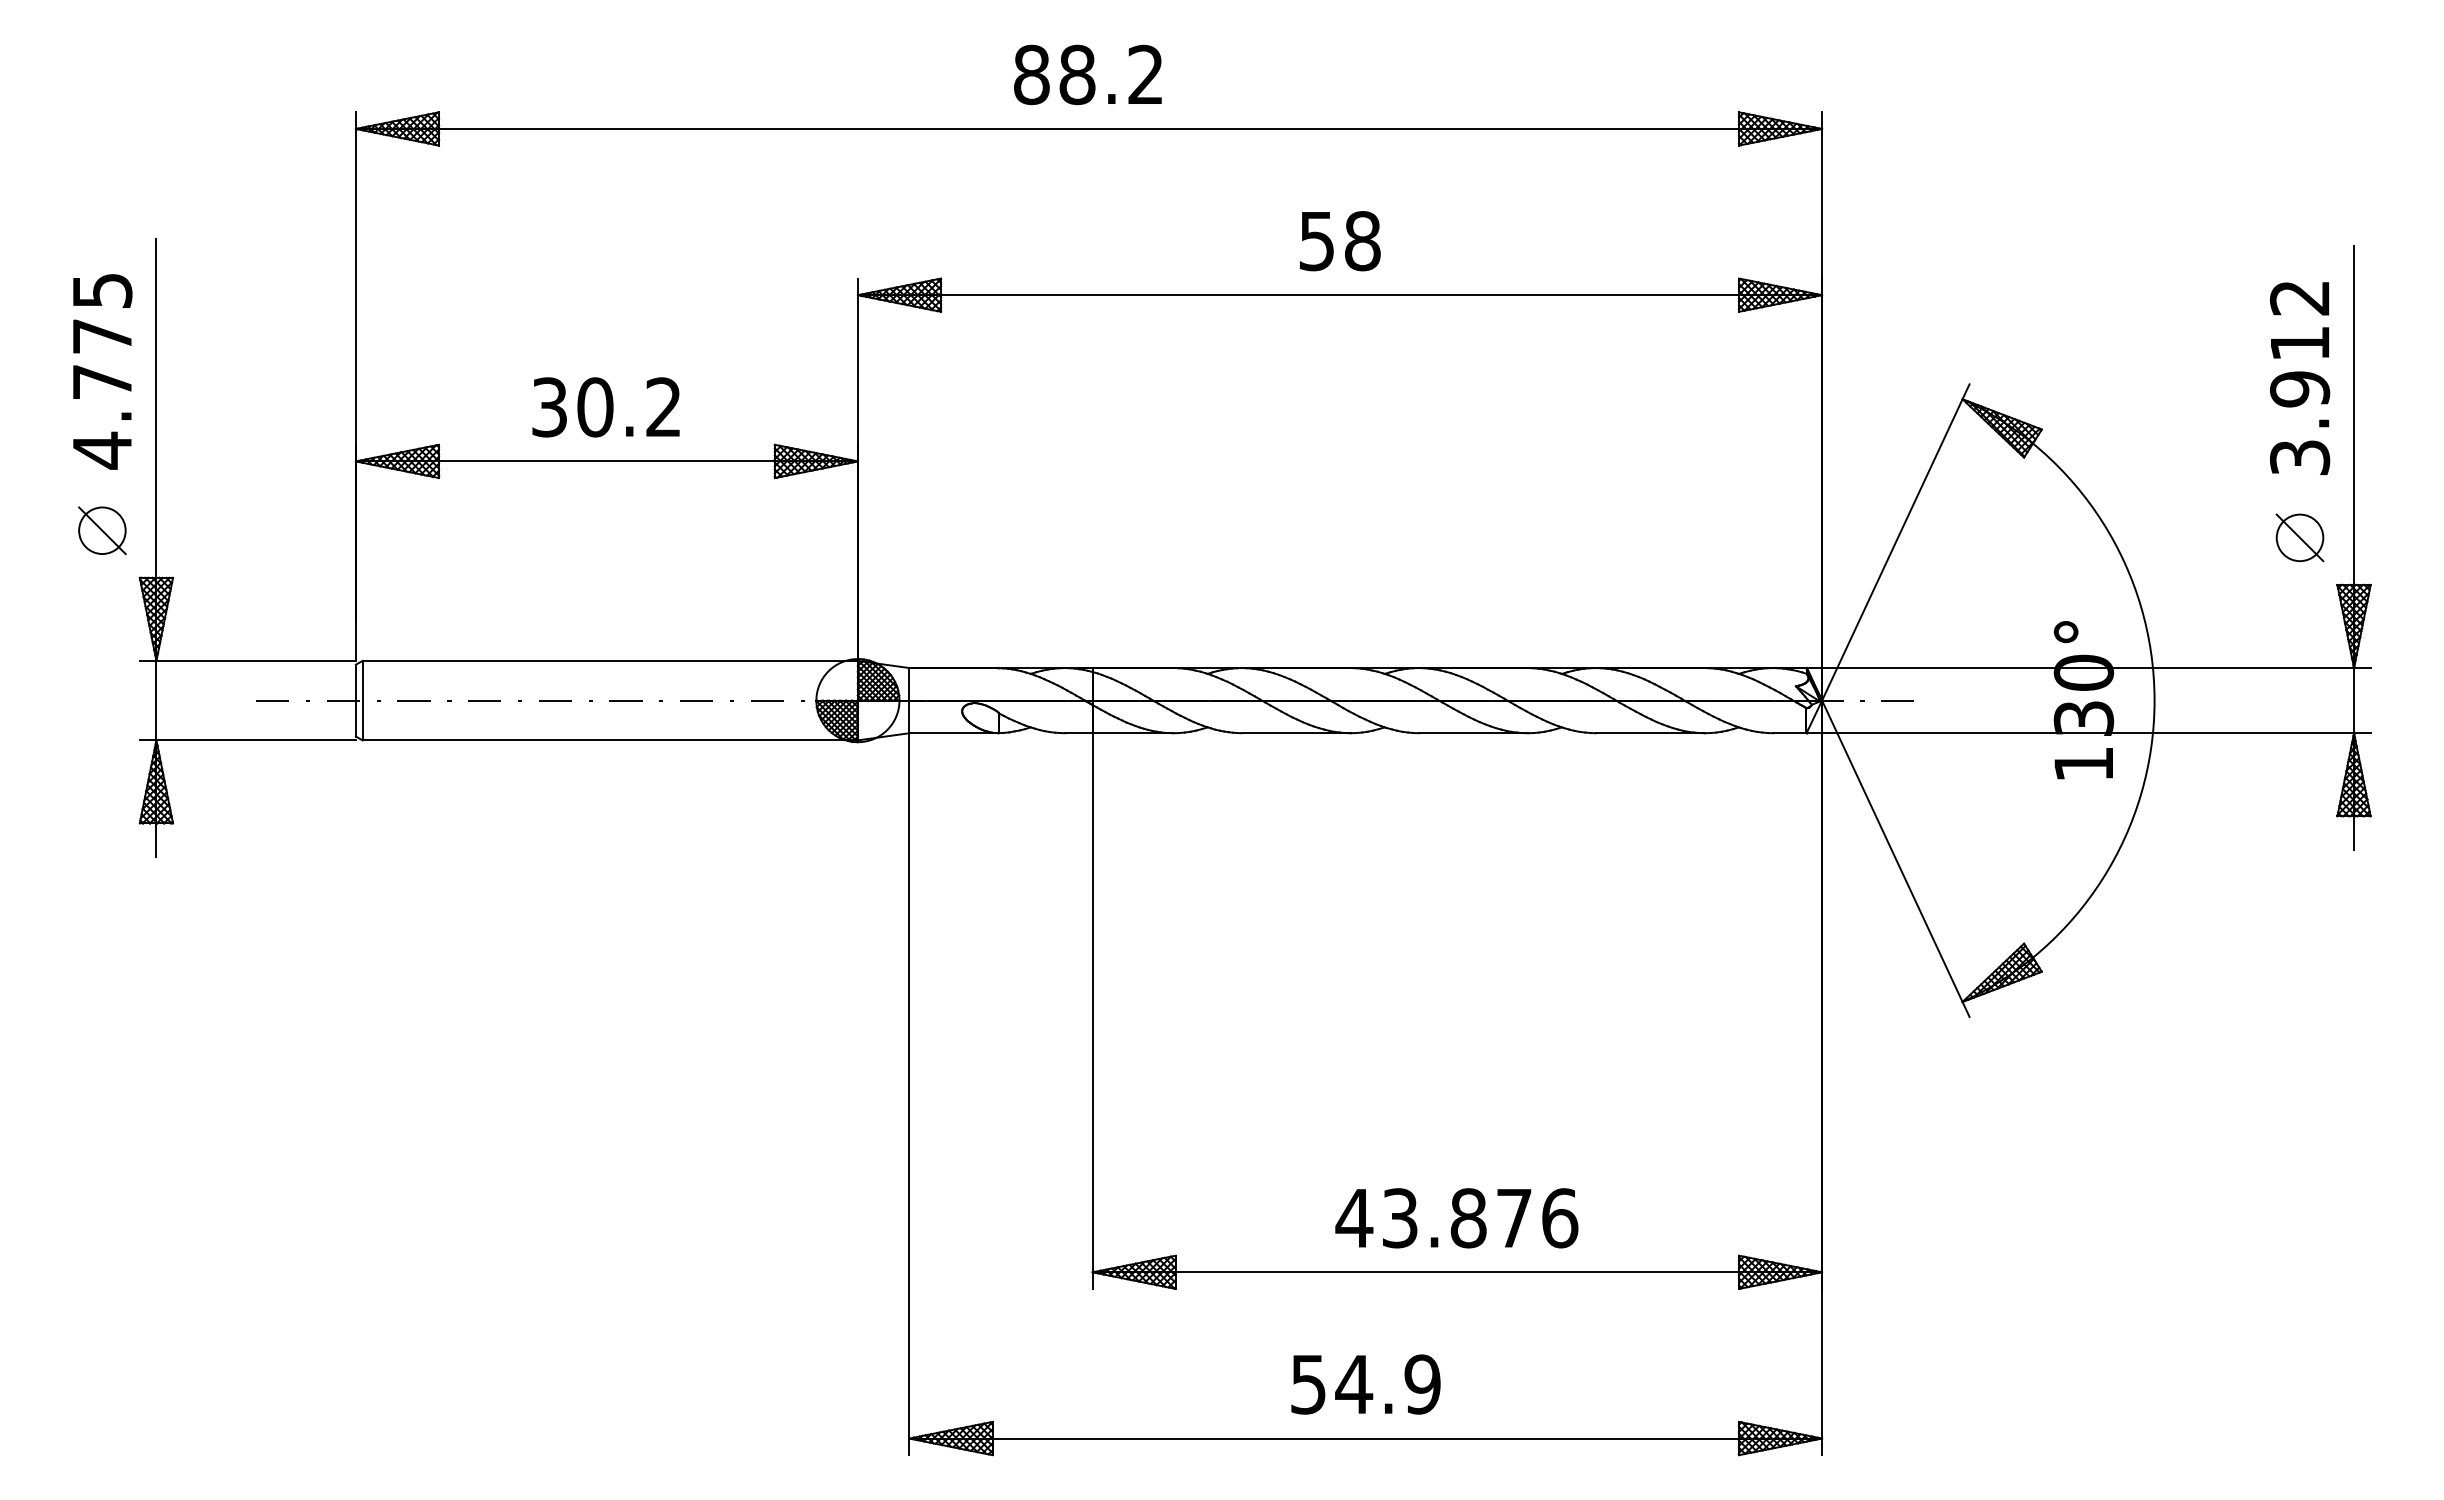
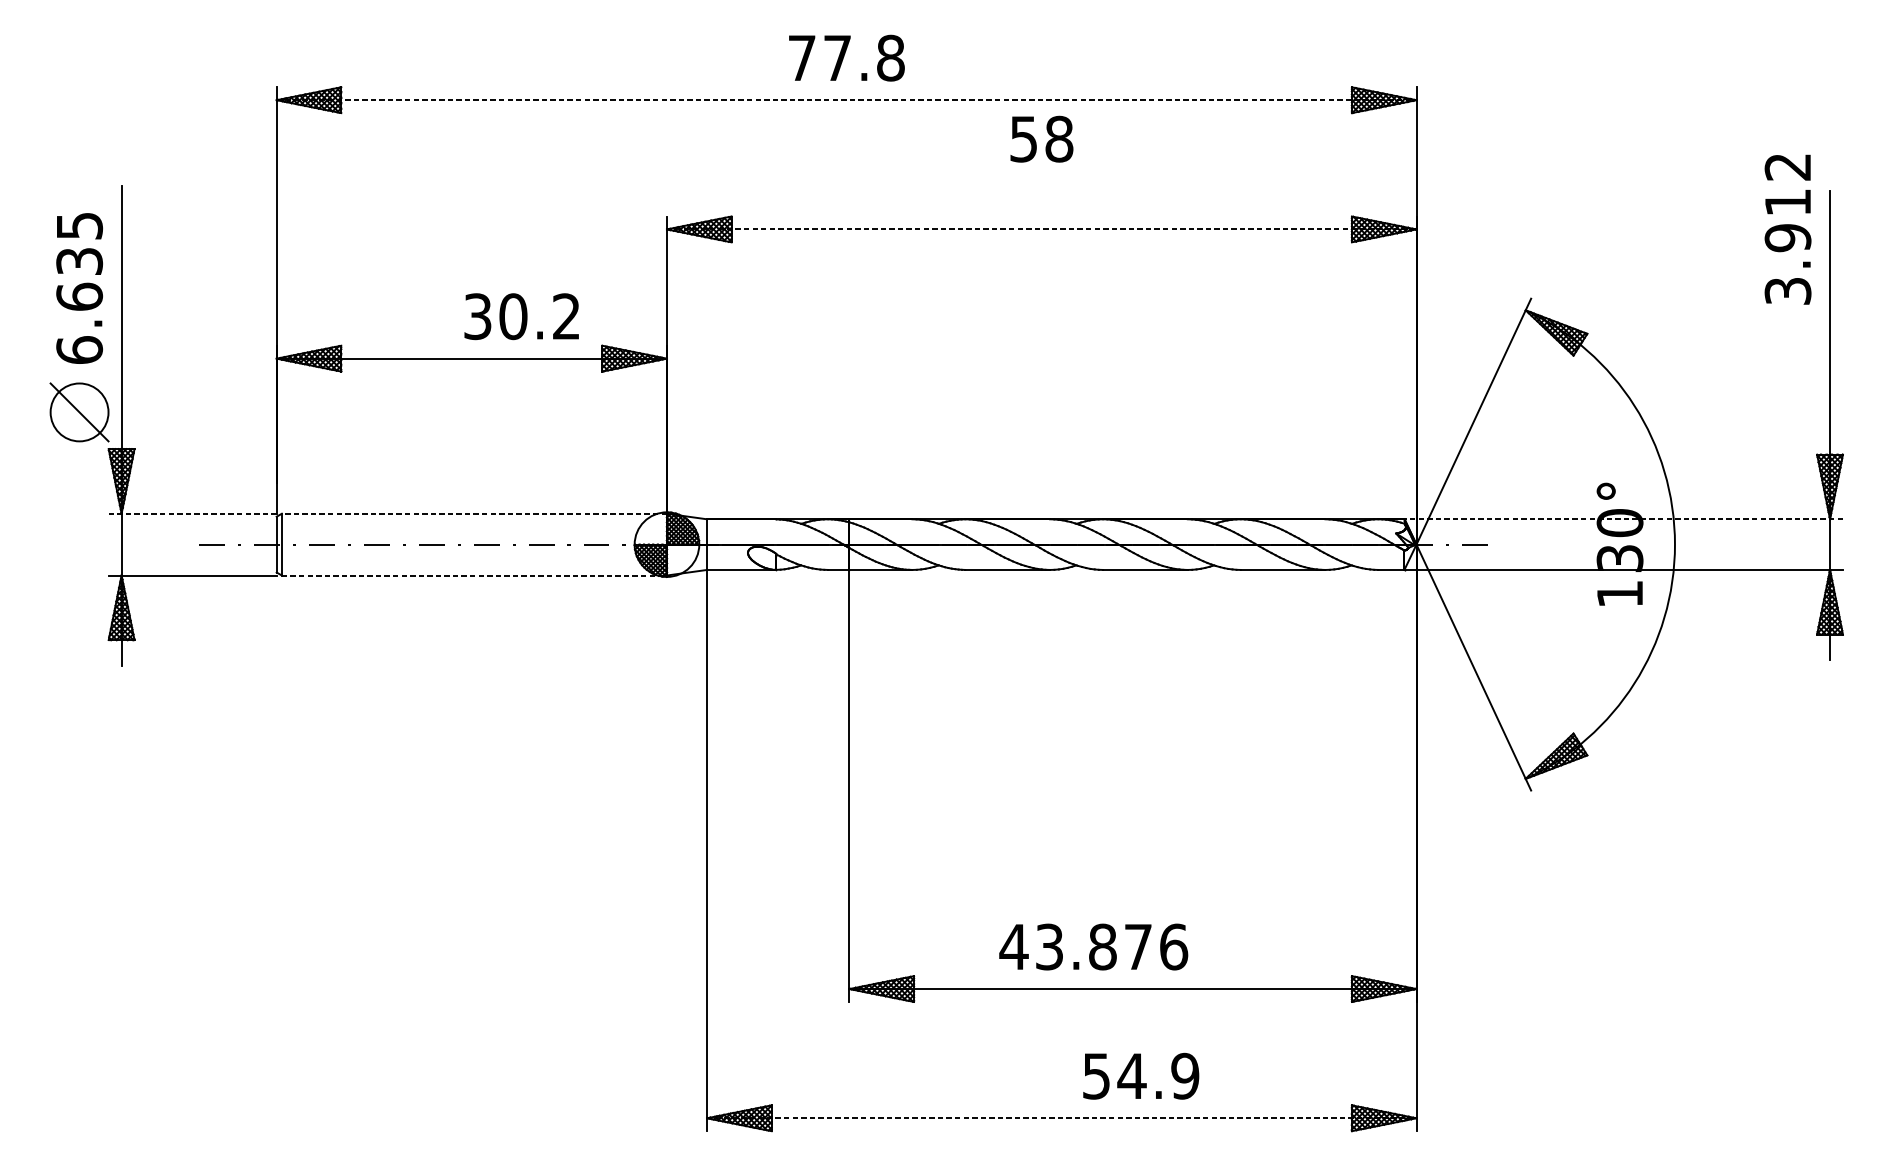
text: (1088, 74) -> (846, 57), 88.2 -> 77.8
line: (1089, 128) -> (846, 99), solid -> dashed
text: (1340, 241) -> (1042, 139), moved
line: (1340, 295) -> (1042, 229), solid -> dashed
text: (2300, 378) -> (1788, 229), moved
text: (102, 394) -> (79, 306), 4.775 -> 6.635
text: (605, 407) -> (521, 316), moved
part: (102, 530) -> (79, 412), size x1.6
part: (2299, 537) -> (1787, 417), removed
line: (248, 660) -> (193, 513), solid -> dashed
line: (610, 660) -> (474, 513), solid -> dashed
line: (2088, 668) -> (1623, 519), solid -> dashed
line: (610, 740) -> (474, 575), solid -> dashed
text: (1456, 1218) -> (1093, 947), moved
text: (1365, 1384) -> (1140, 1076), moved
line: (1366, 1438) -> (1062, 1118), solid -> dashed

